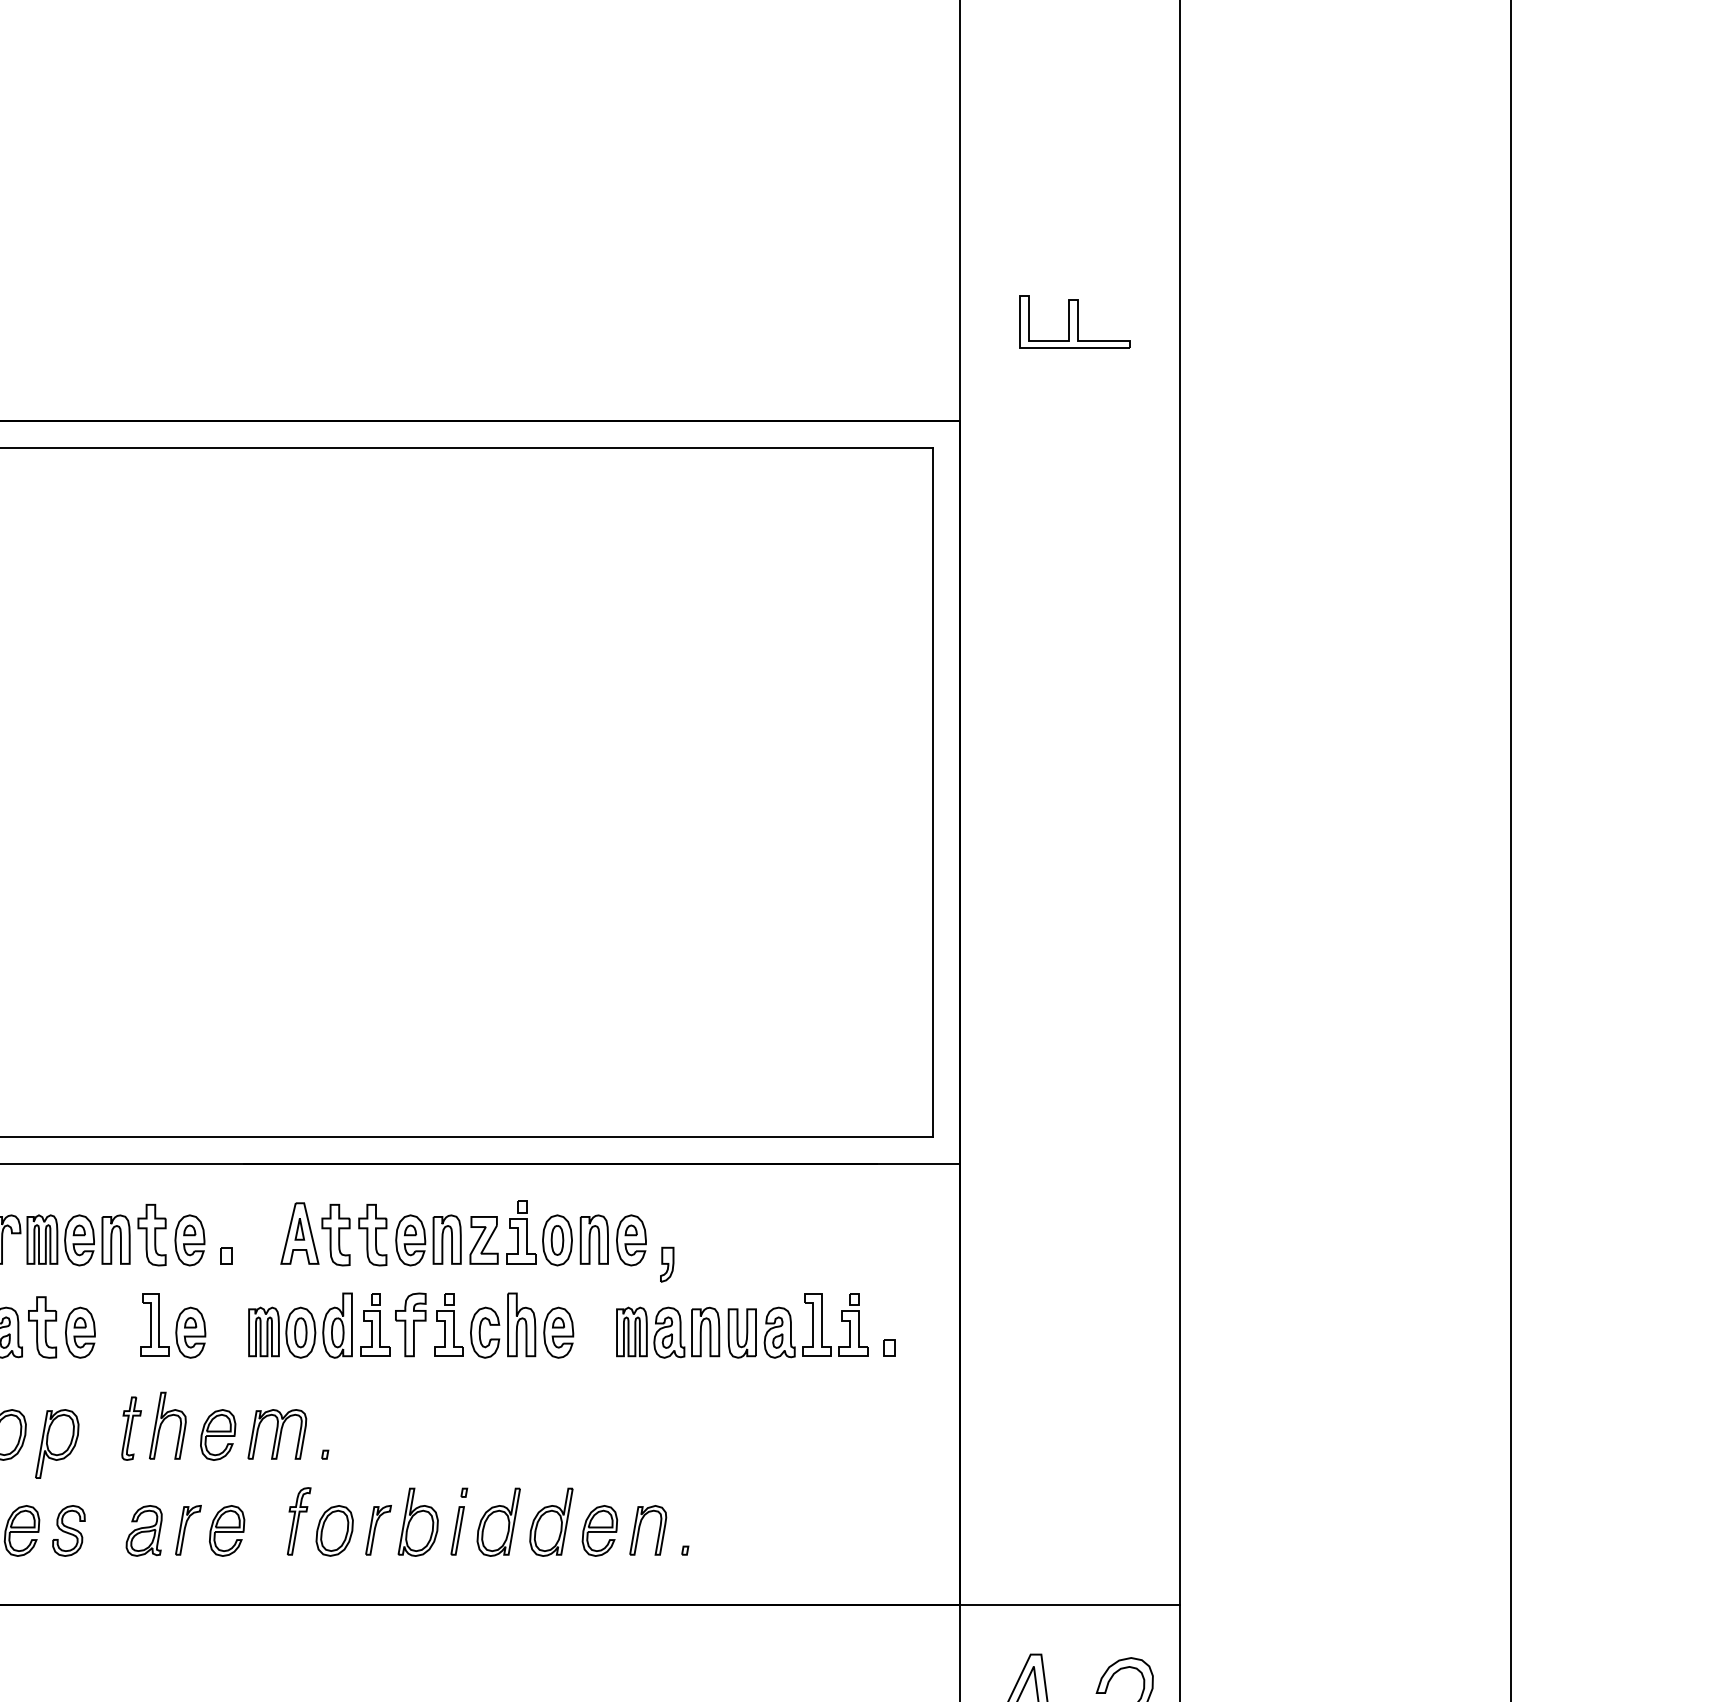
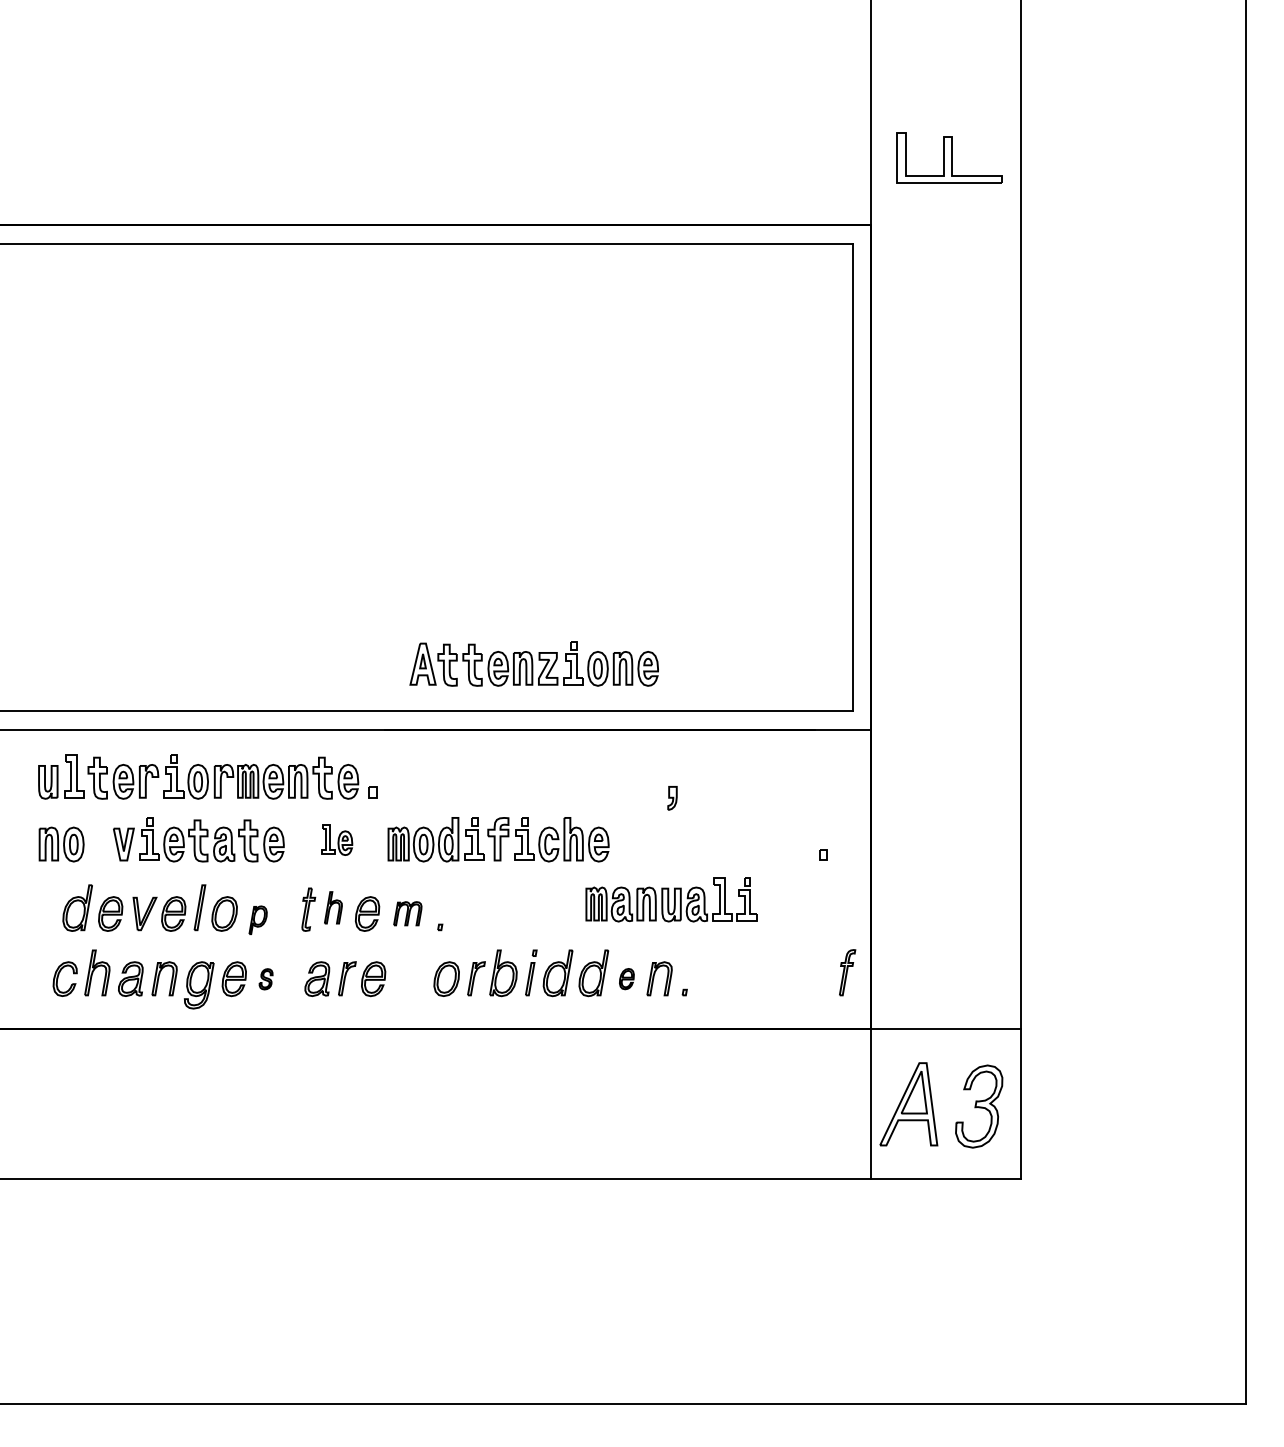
part: (1075, 321) -> (949, 157), size x1.4
part: (462, 1232) -> (533, 663), moved
part: (172, 1325) -> (336, 839), size x0.7
part: (742, 1325) -> (671, 899), moved
part: (168, 1425) -> (333, 907), size x0.7
part: (277, 1434) -> (407, 913), size x0.7
part: (56, 1444) -> (257, 920), size x0.6
part: (299, 1521) -> (847, 972), moved
part: (599, 1529) -> (626, 978), size x0.6
part: (67, 1531) -> (265, 979), size x0.6

